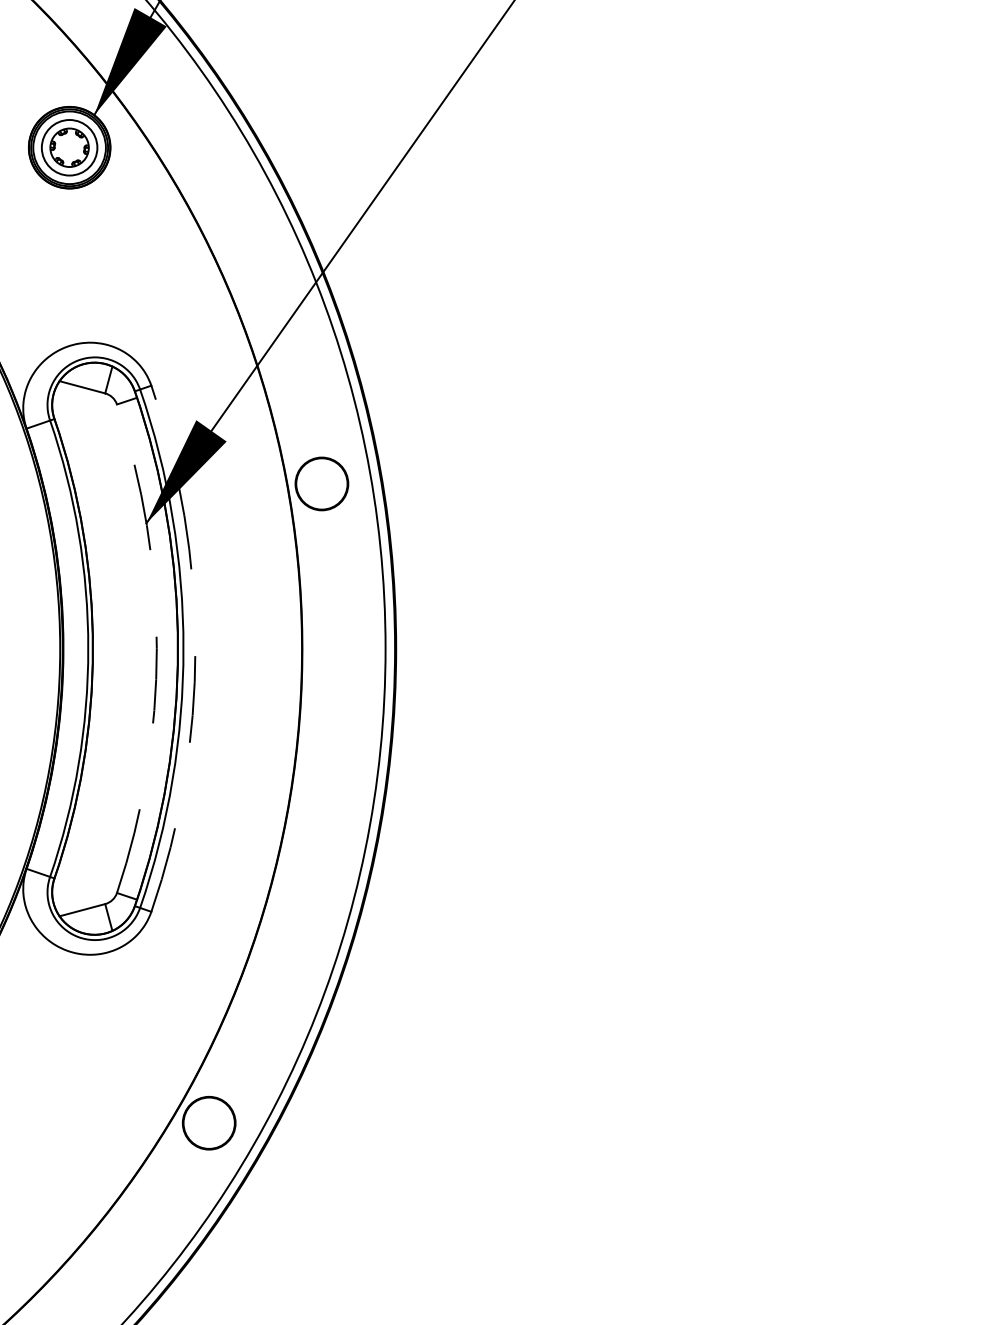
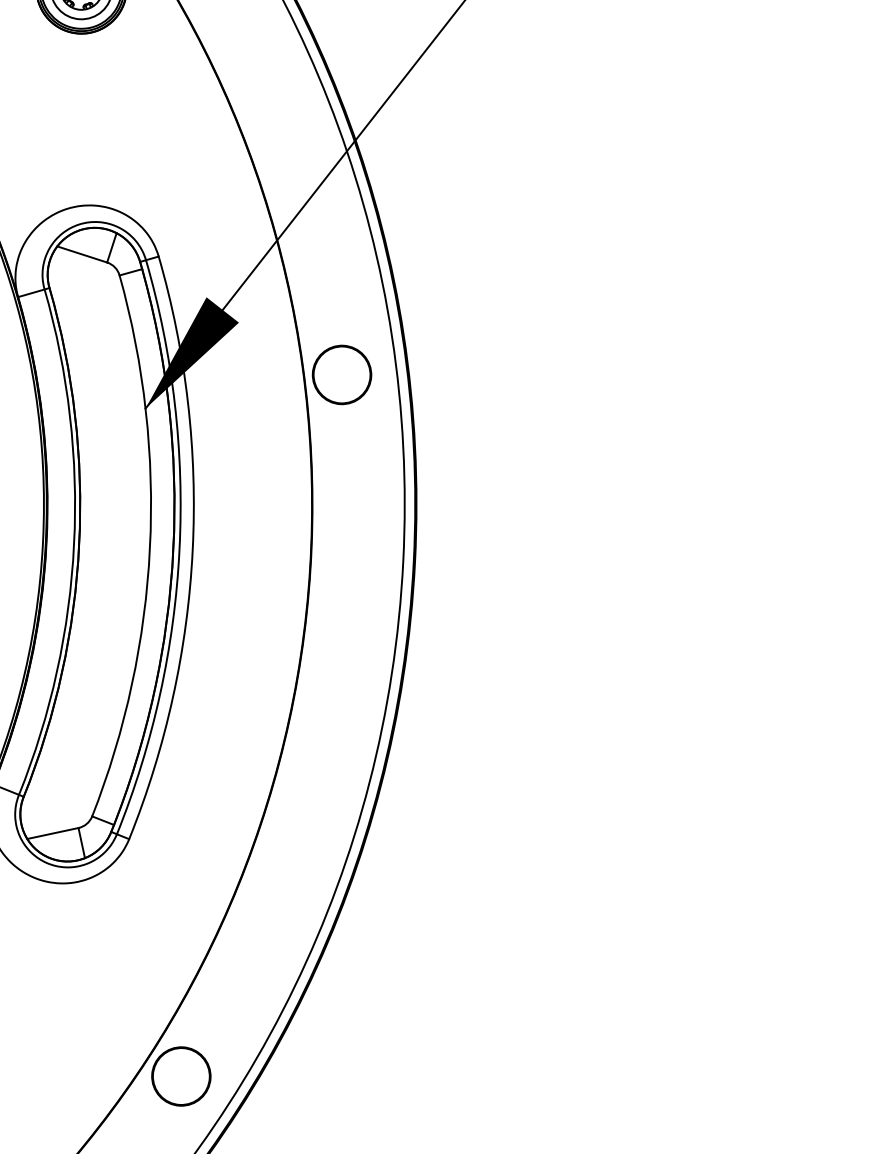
arc: (156, 648) -> (149, 547), dashed -> solid
arc: (195, 648) -> (192, 550), dashed -> solid

